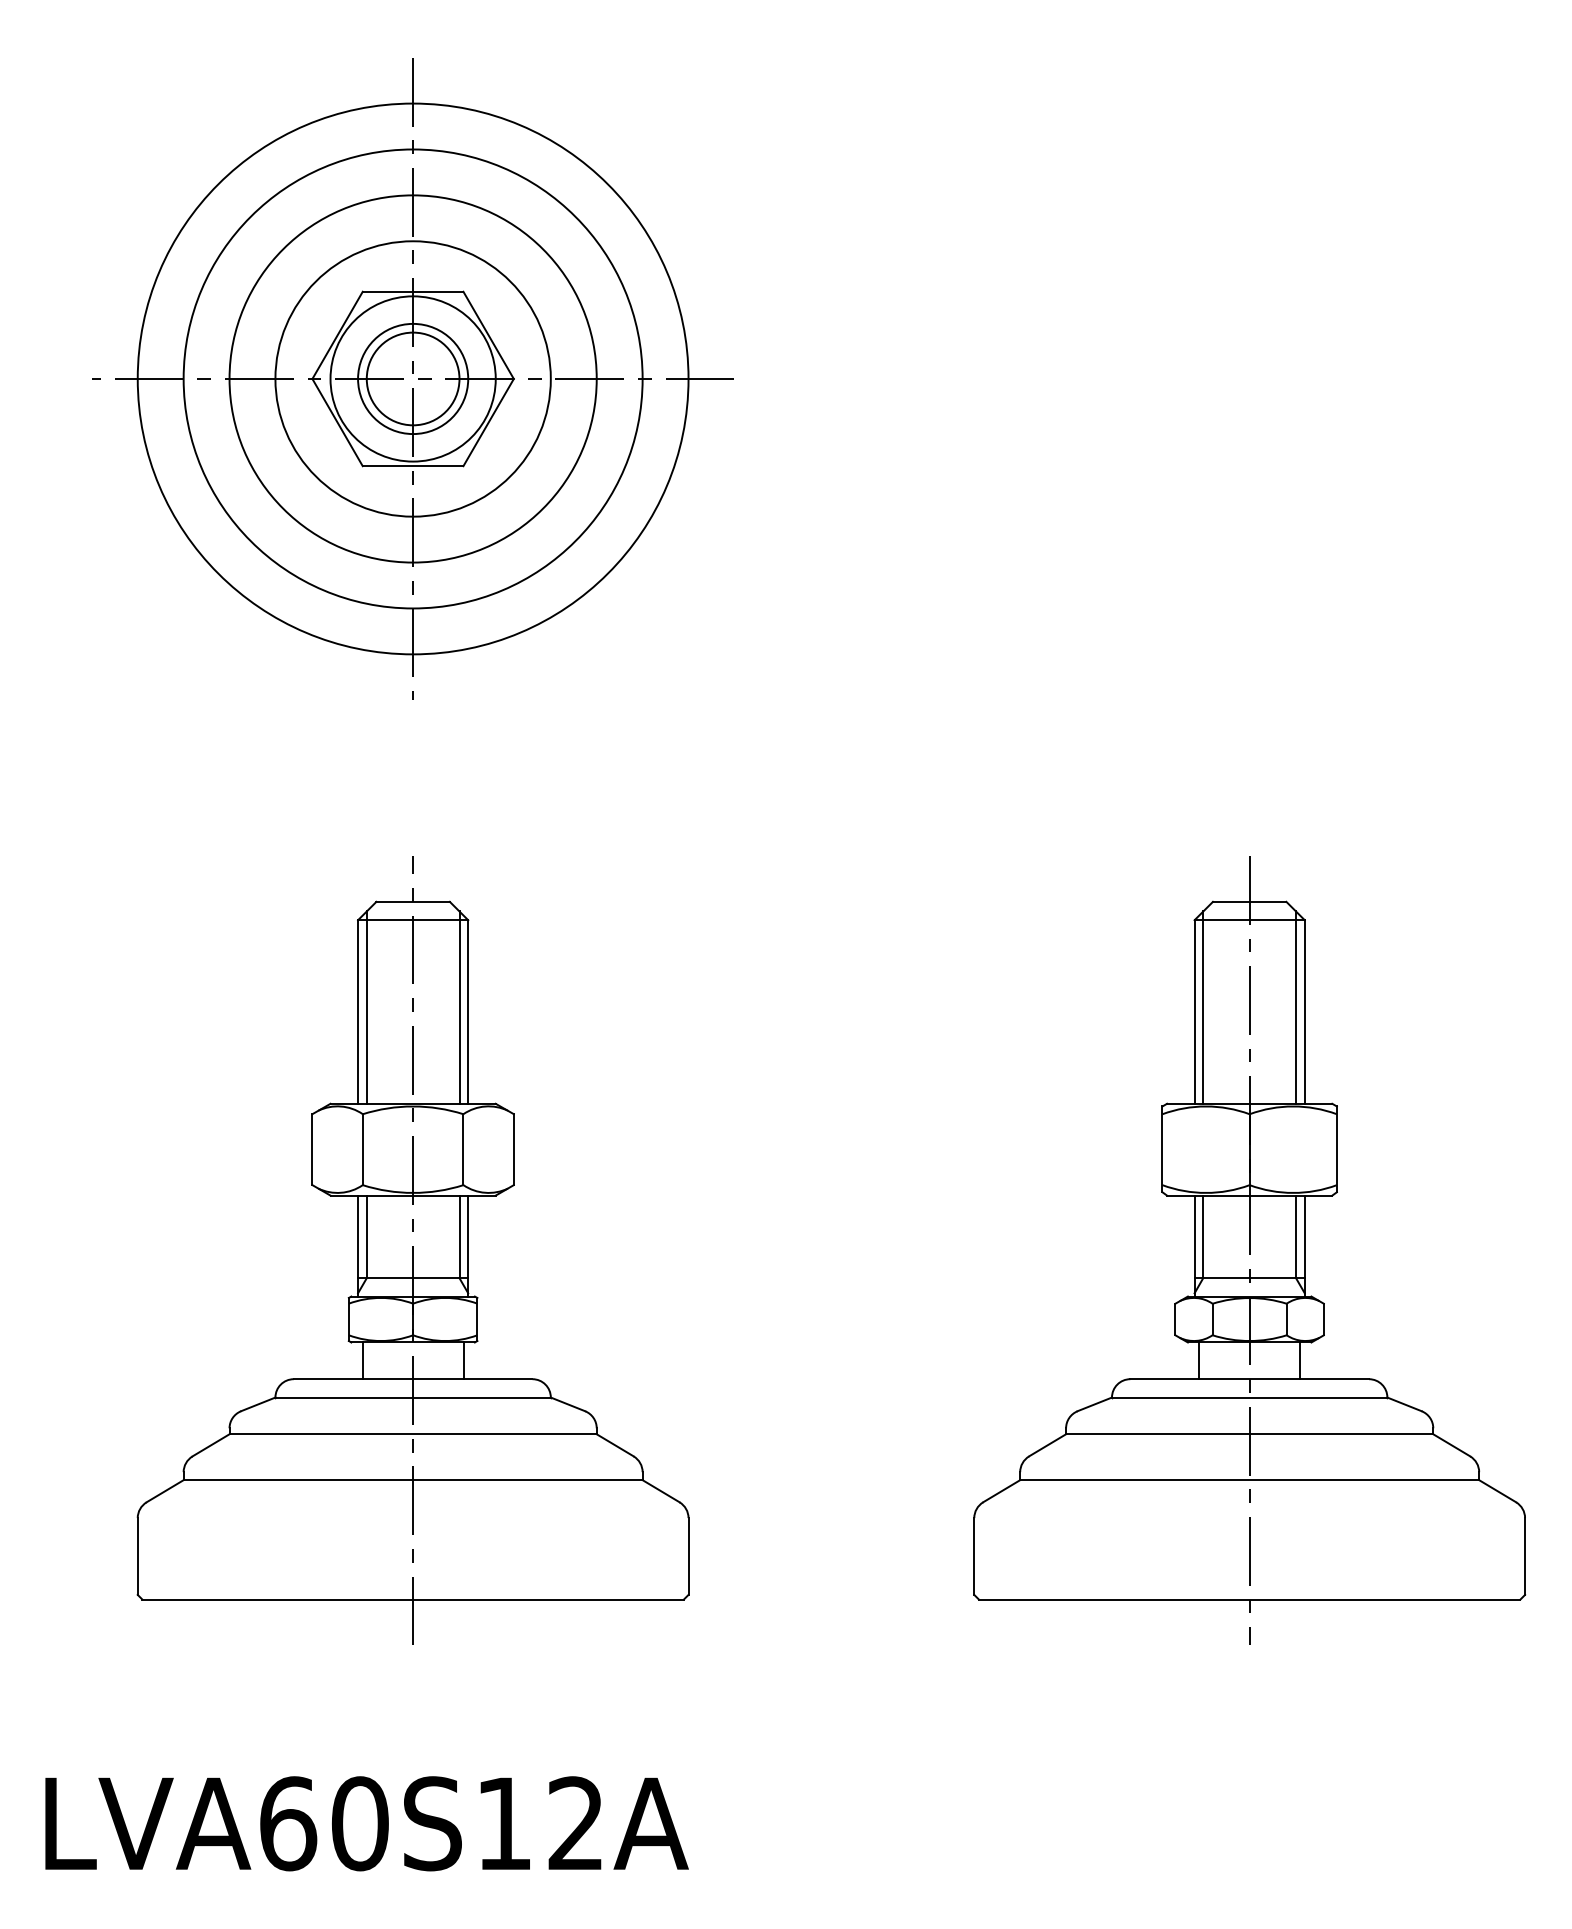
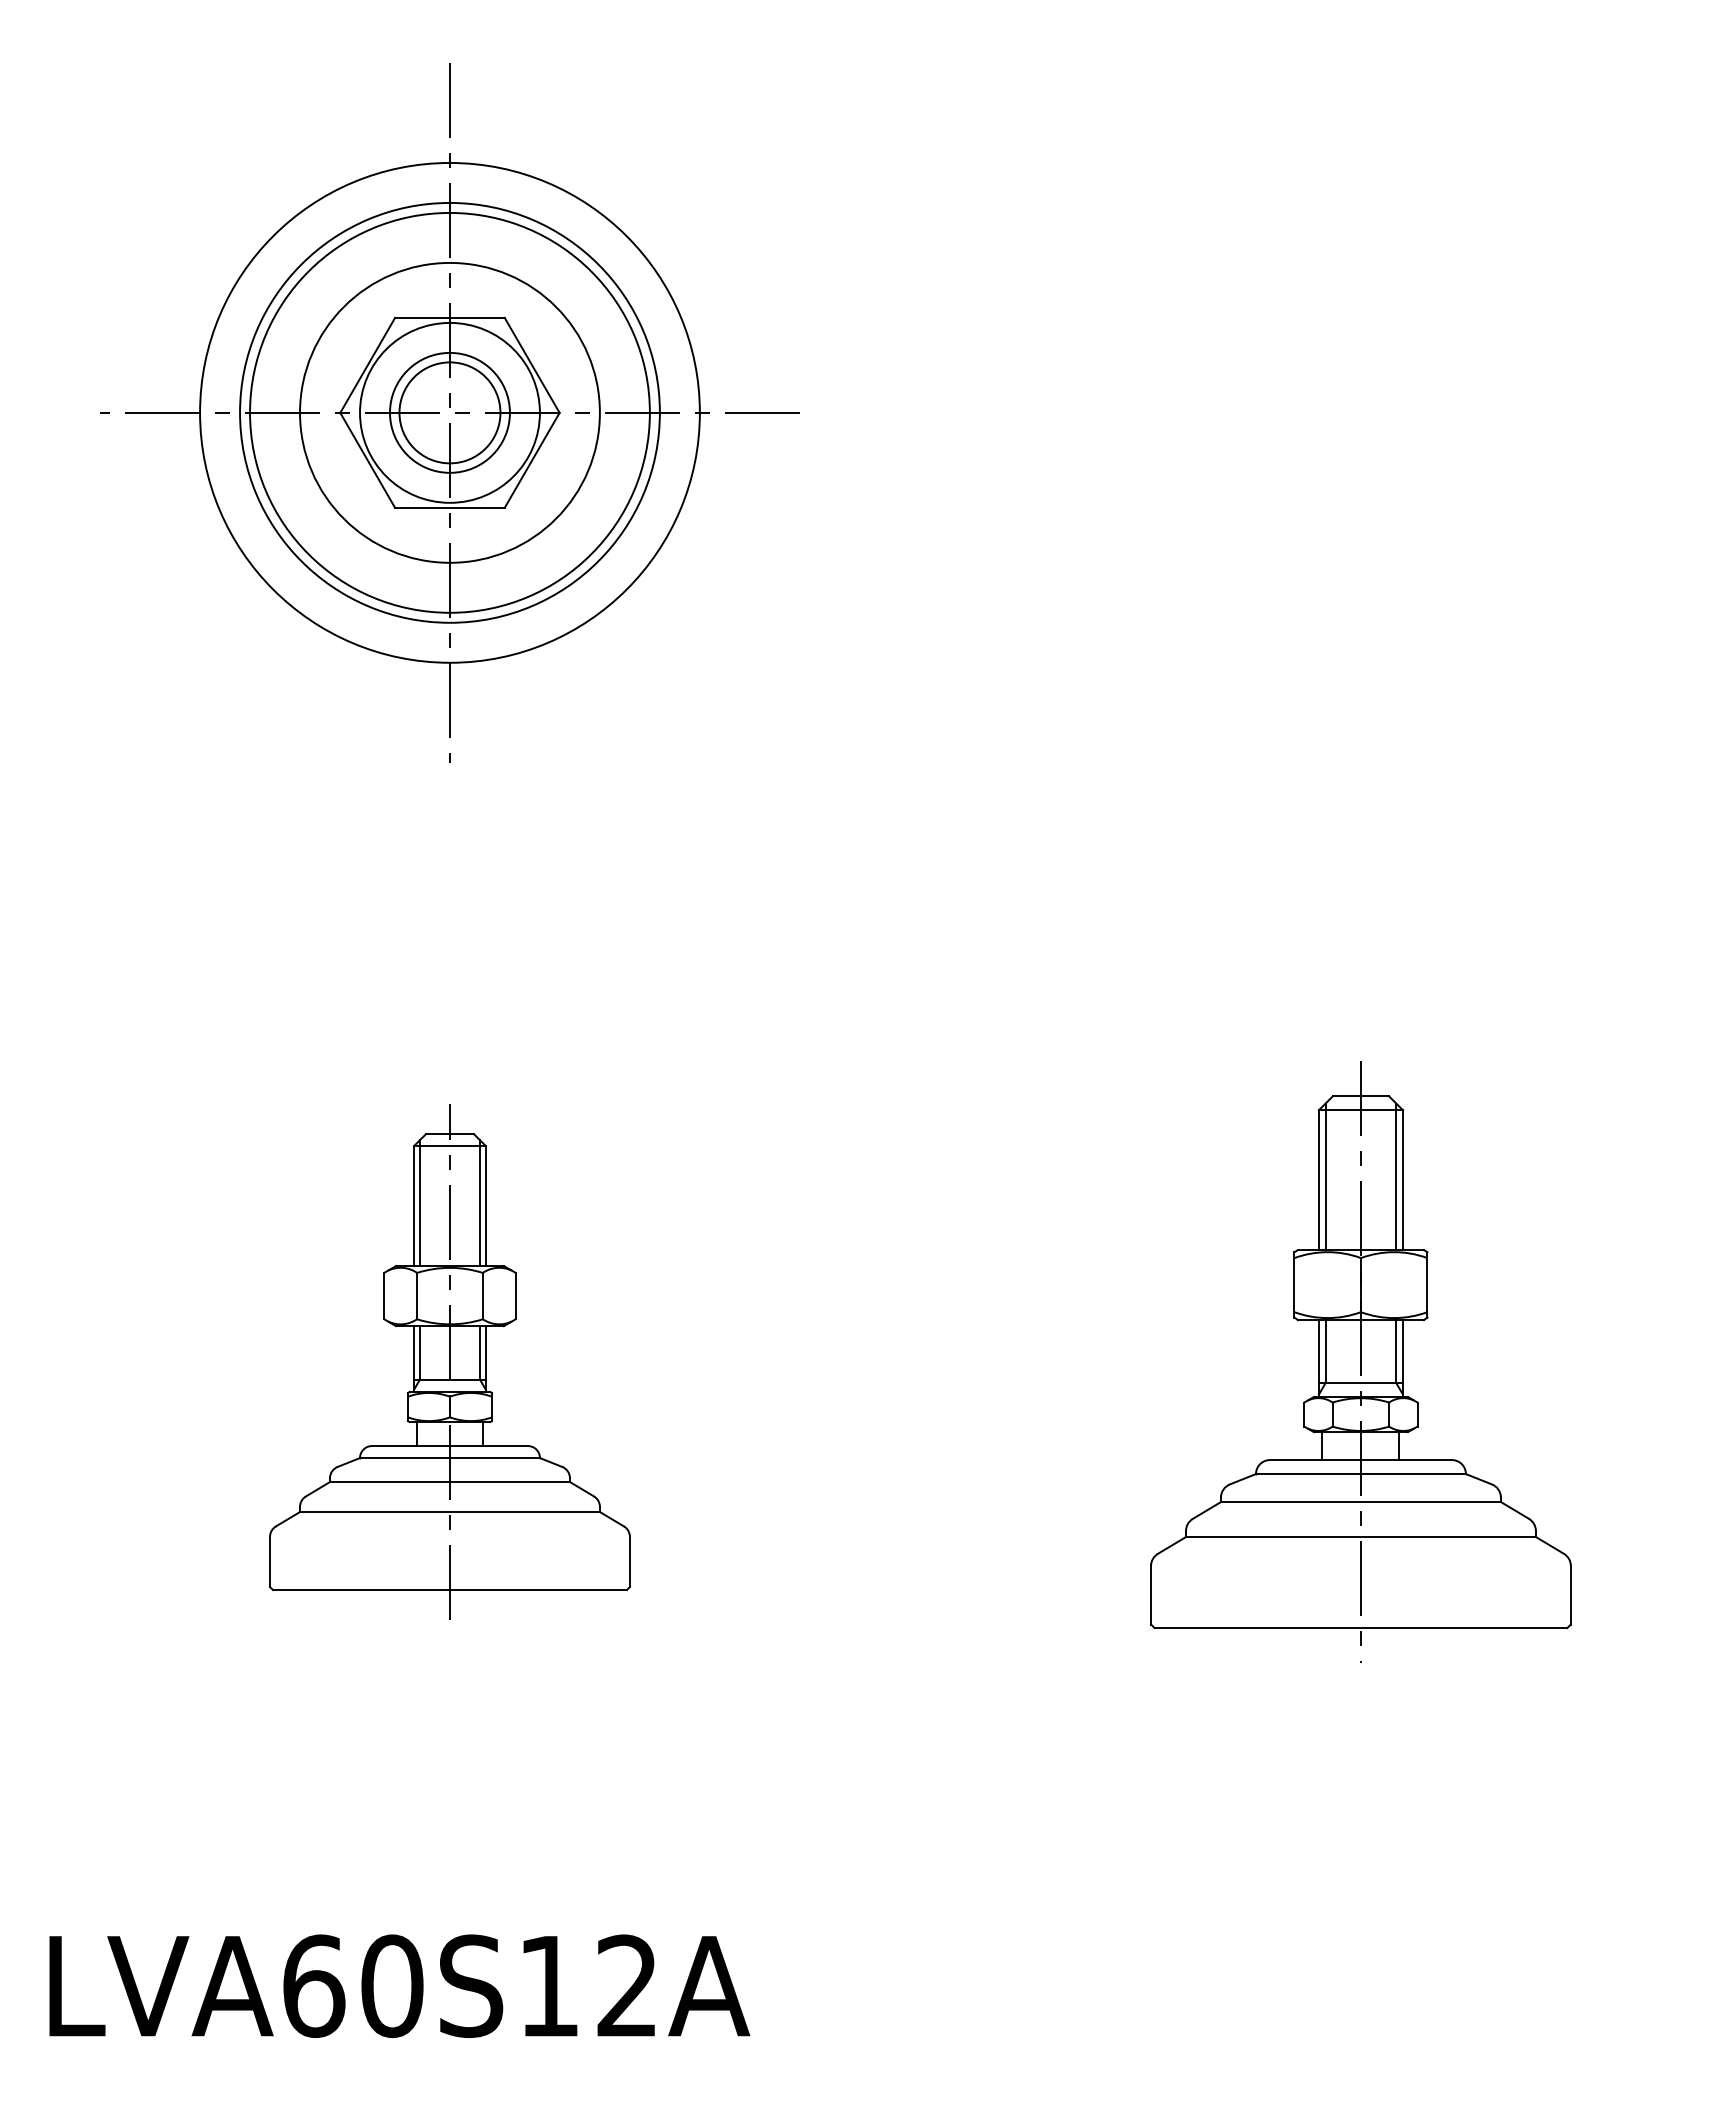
circle: (412, 378) -> (449, 412), size x0.7
part: (412, 1250) -> (449, 1361), size x0.6
part: (1249, 1250) -> (1360, 1361), size x0.7

